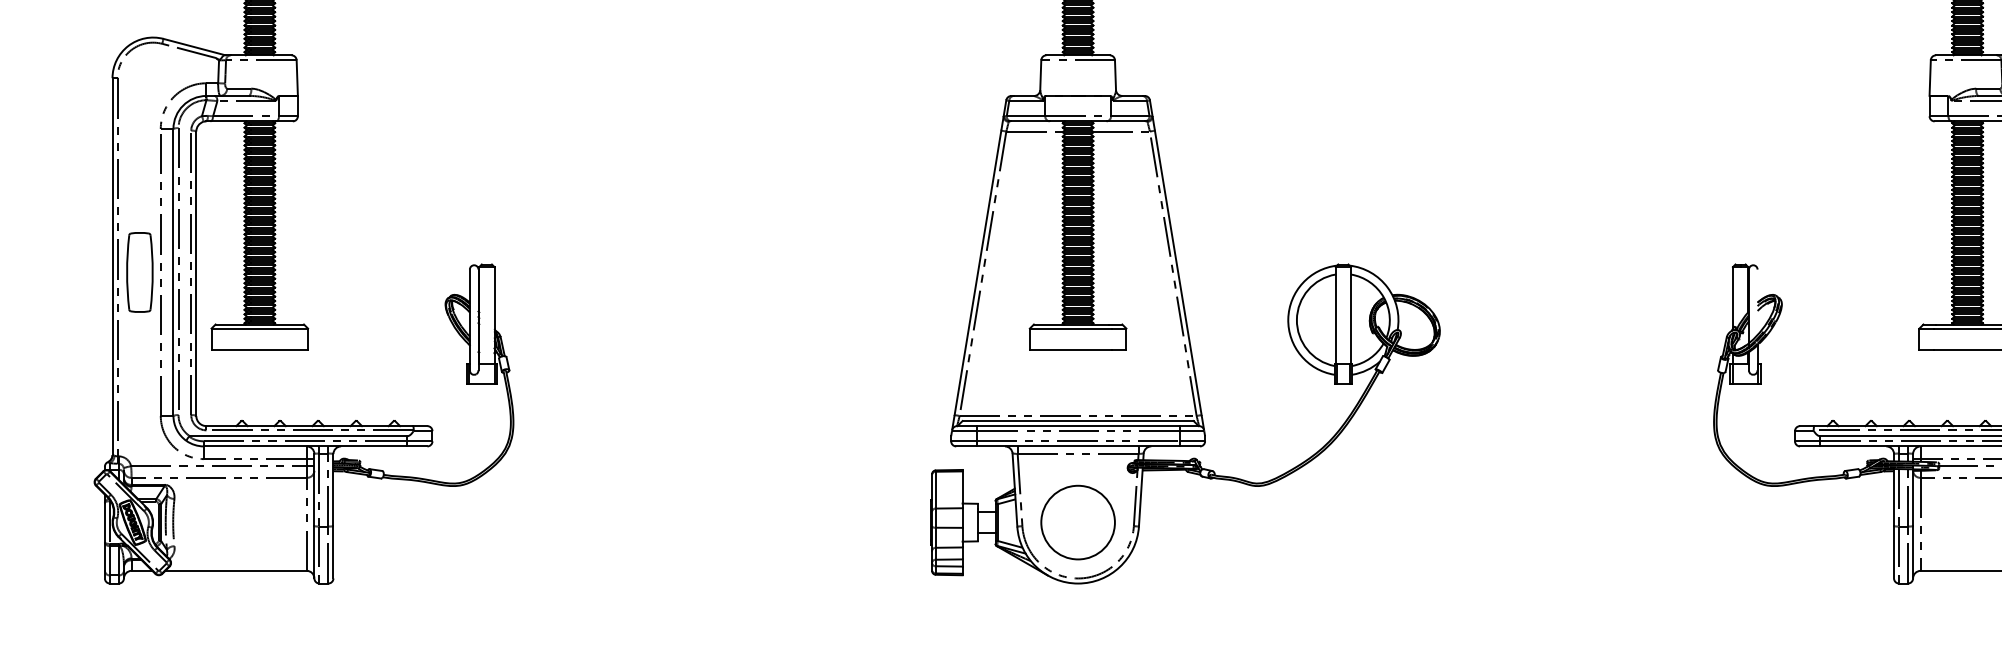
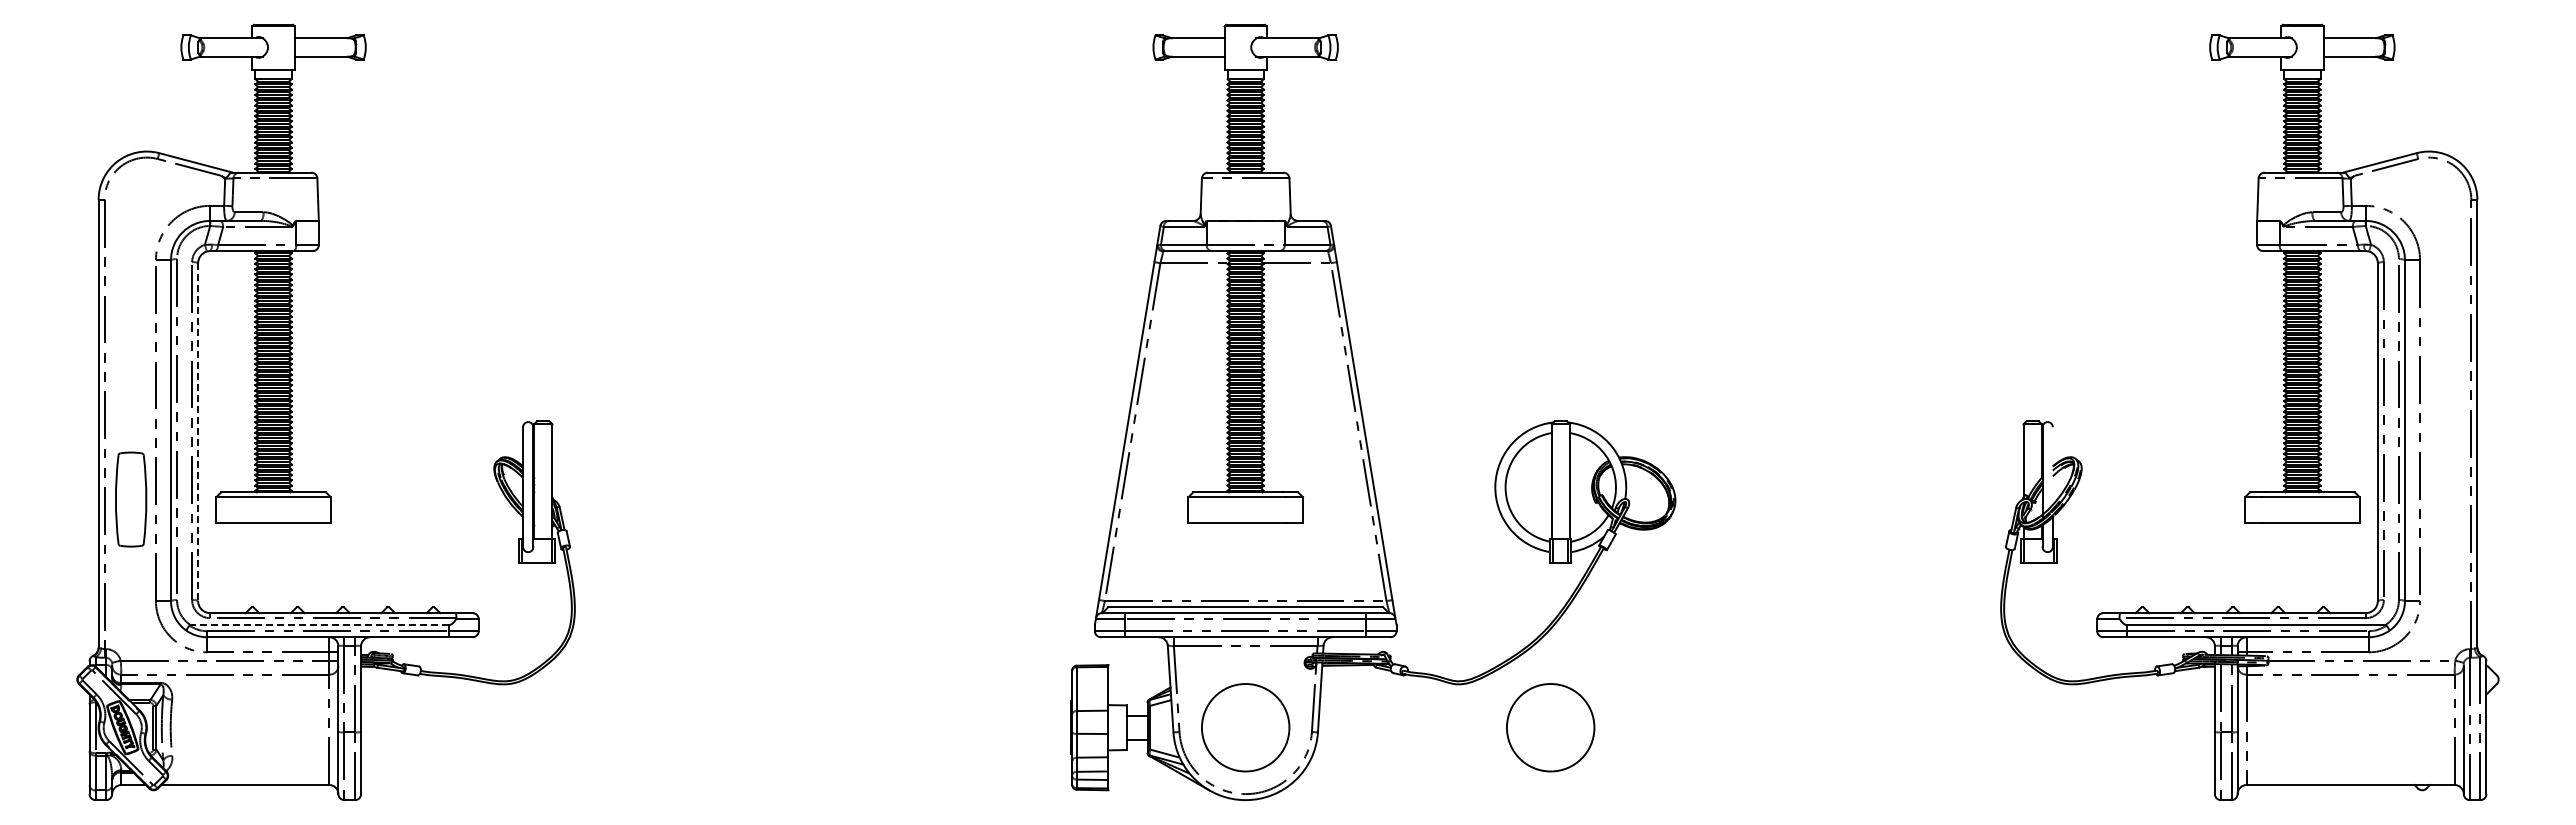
part: (140, 272) -> (131, 499), moved
line: (196, 274) -> (198, 432), solid -> dashed
line: (298, 436) -> (319, 625), solid -> dashed
circle: (1334, 522) -> (1550, 727), added

